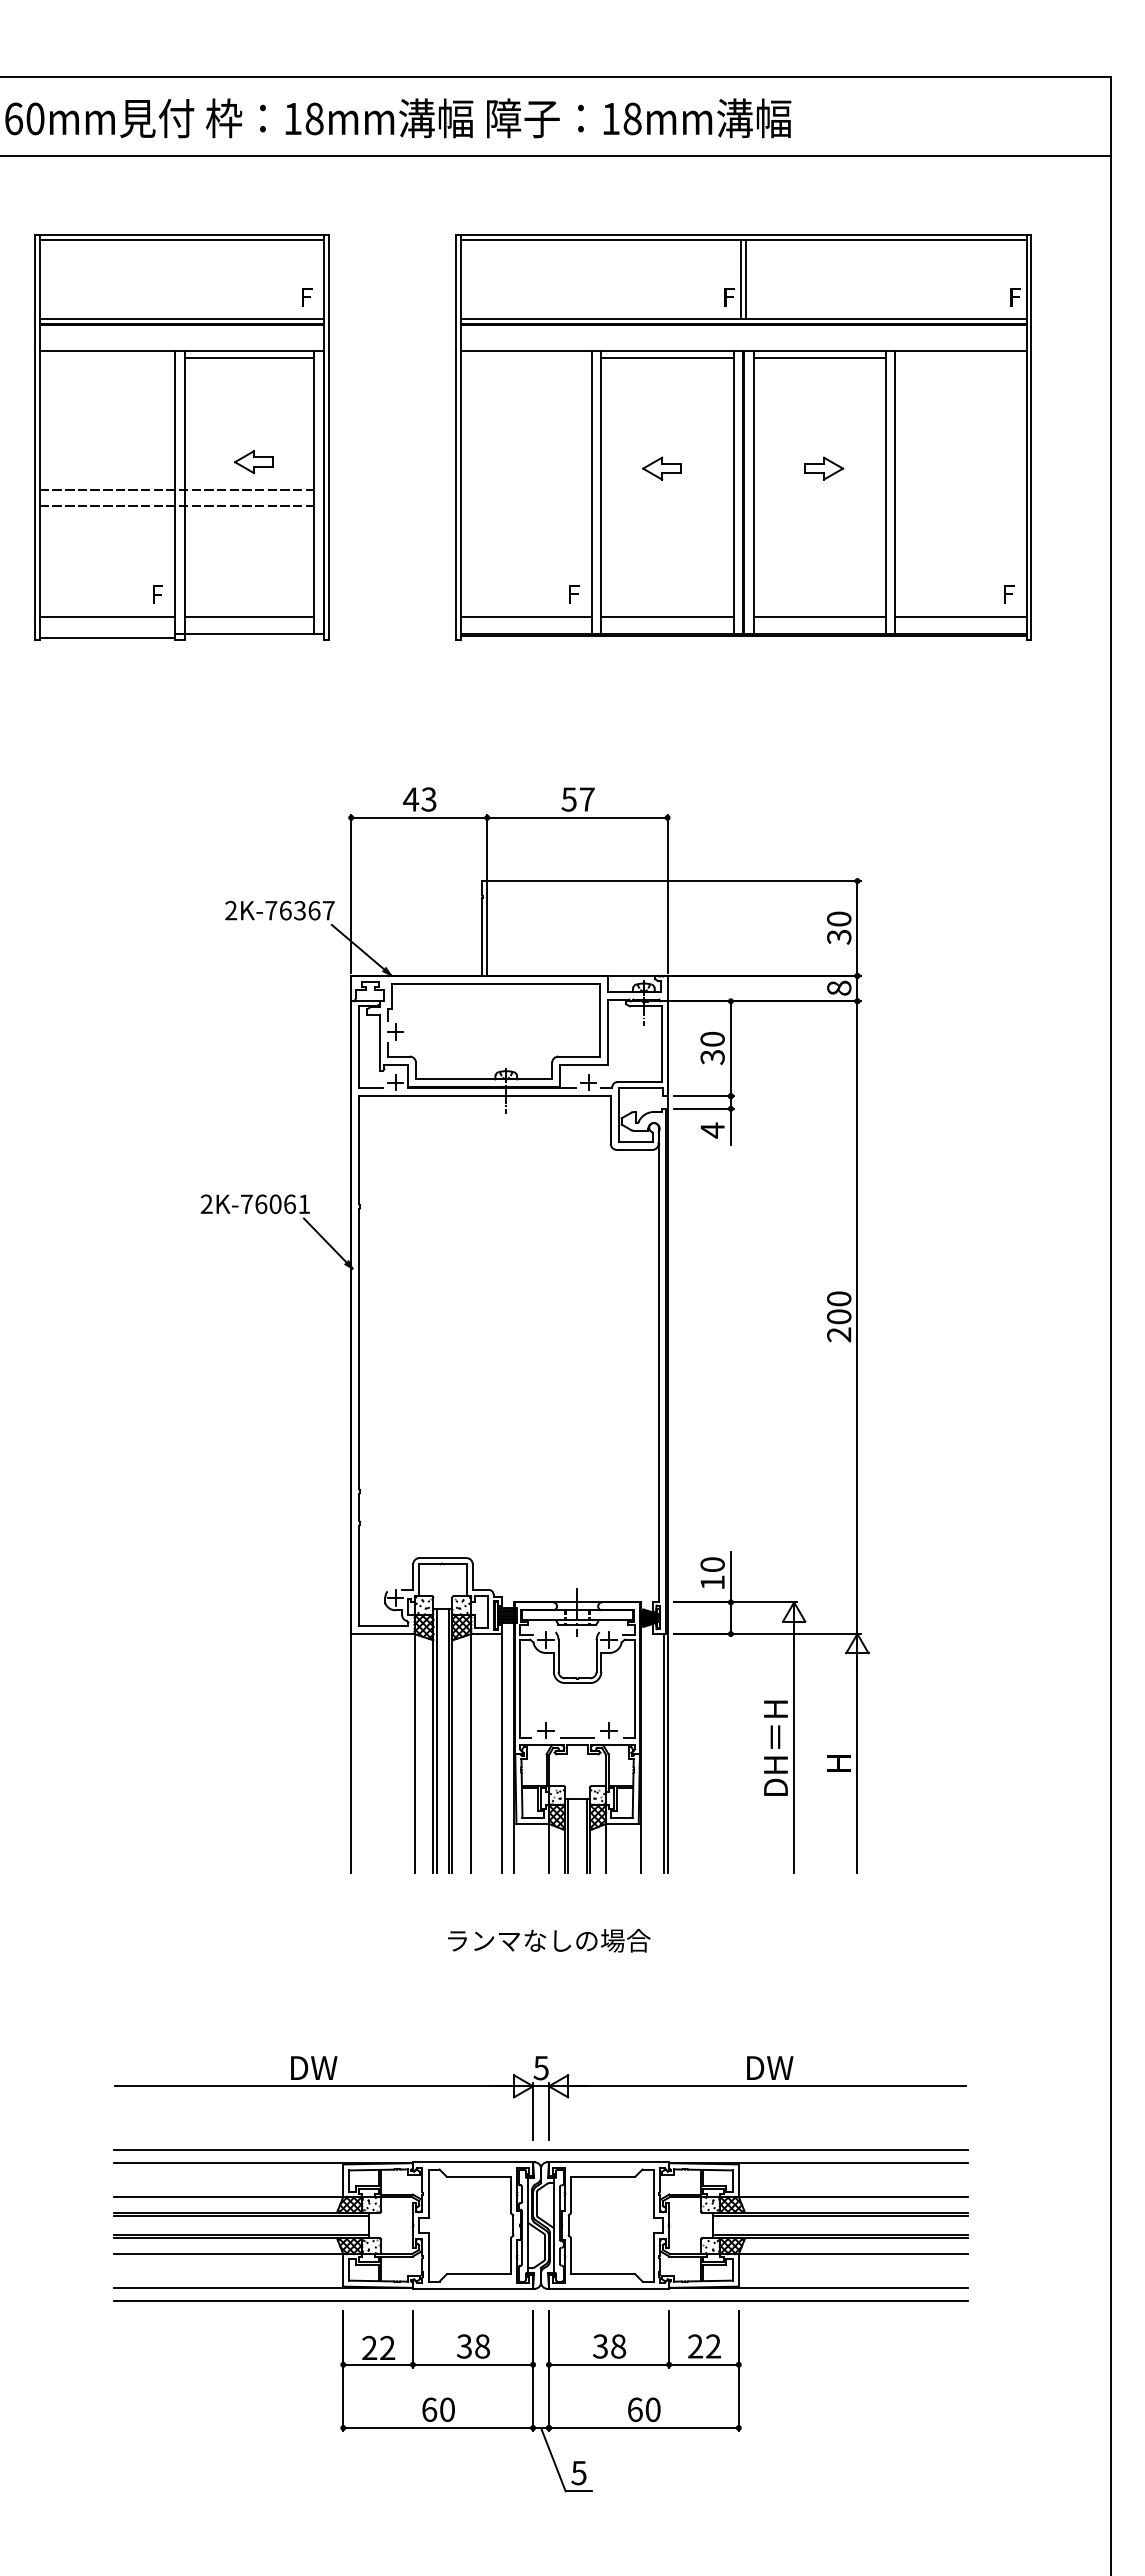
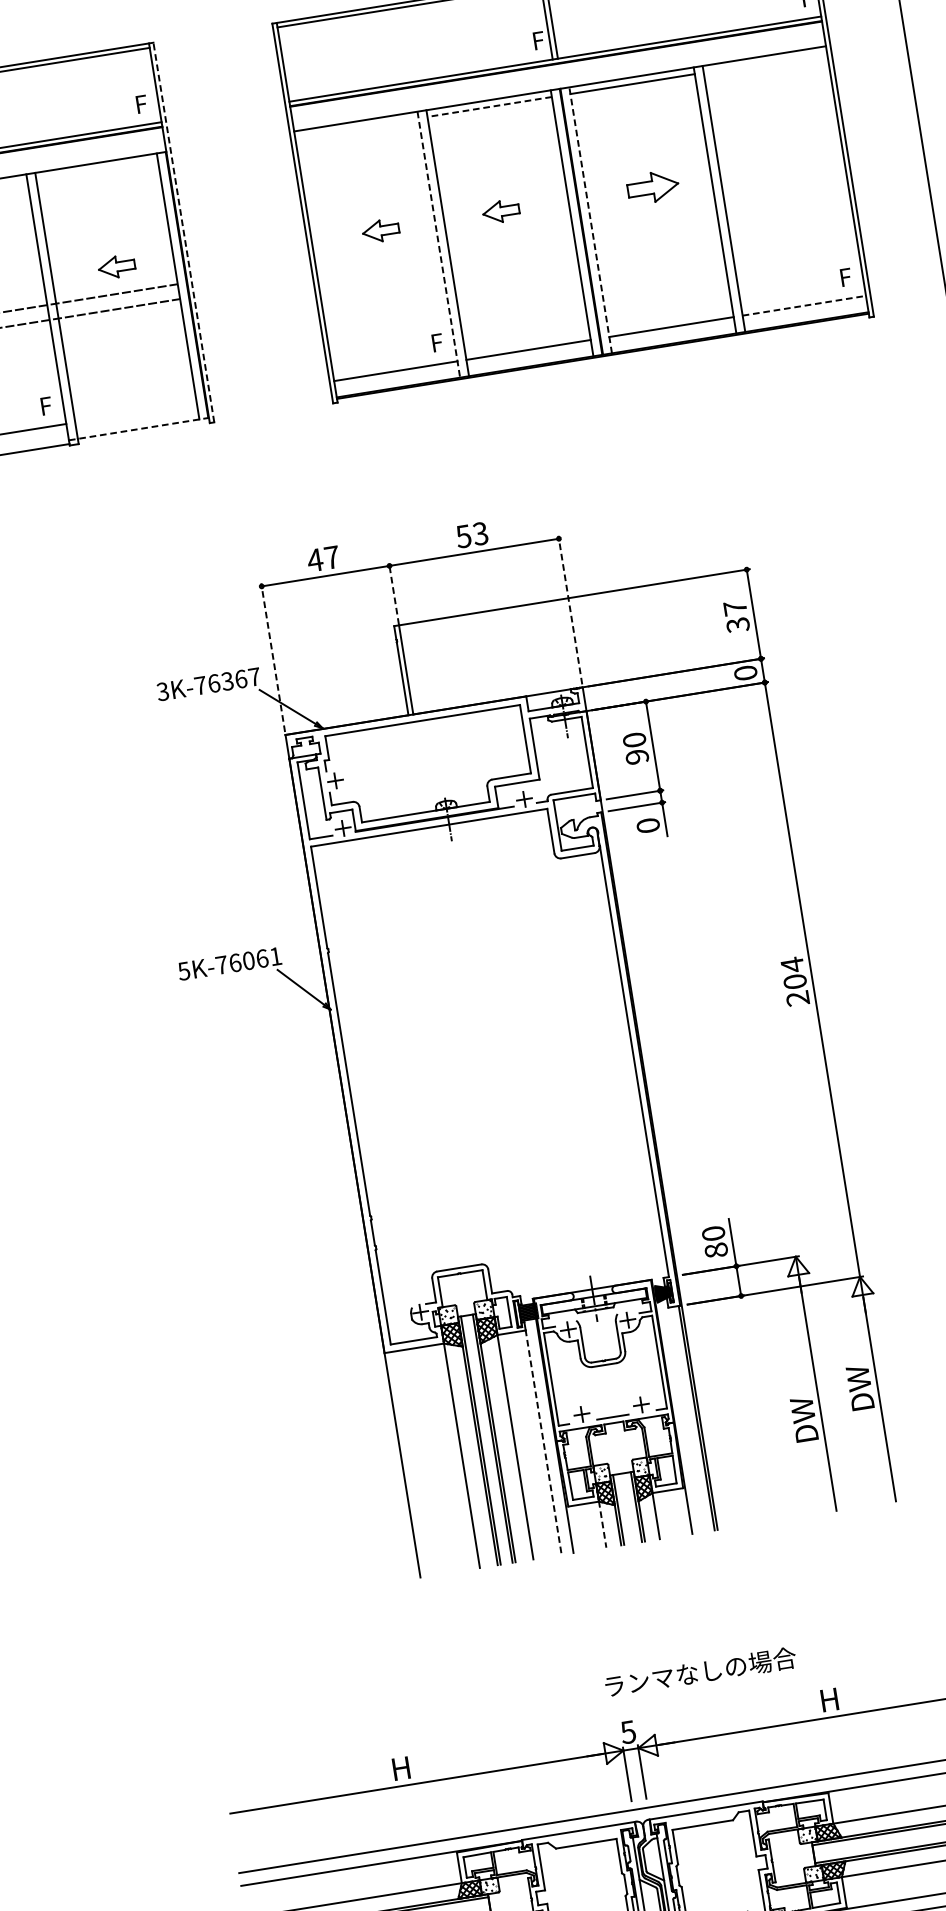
line: (249, 358) -> (97, 170), removed
line: (667, 358) -> (489, 107), solid -> dashed
line: (329, 437) -> (184, 232), solid -> dashed
part: (533, 468) -> (380, 230), added
part: (824, 468) -> (653, 187), size x1.4
line: (591, 492) -> (438, 244), solid -> dashed
line: (753, 492) -> (590, 220), solid -> dashed
line: (249, 616) -> (135, 412), removed
line: (961, 616) -> (804, 305), solid -> dashed
line: (250, 634) -> (139, 429), solid -> dashed
text: (428, 799) -> (331, 557), 43 -> 47
text: (586, 799) -> (479, 533), 57 -> 53
line: (487, 847) -> (394, 593), solid -> dashed
line: (351, 893) -> (273, 657), solid -> dashed
line: (667, 893) -> (570, 609), solid -> dashed
text: (231, 910) -> (163, 691), 2K-76367 -> 3K-76367
text: (839, 918) -> (735, 607), 30 -> 37
text: (839, 987) -> (745, 672), 8 -> 0
text: (712, 1057) -> (637, 757), 30 -> 90
text: (712, 1130) -> (648, 825), 4 -> 0
text: (206, 1204) -> (183, 971), 2K-76061 -> 5K-76061
text: (839, 1298) -> (792, 964), 200 -> 204
text: (712, 1582) -> (716, 1250), 10 -> 80
text: (775, 1737) -> (798, 1386), DH＝H -> DW
text: (839, 1749) -> (860, 1388), H -> DW
line: (501, 1752) -> (543, 1441), solid -> dashed
line: (549, 1848) -> (603, 1524), solid -> dashed
text: (549, 1940) -> (700, 1671), moved
text: (314, 2067) -> (415, 1765), DW -> H
text: (770, 2067) -> (843, 1697), DW -> H

